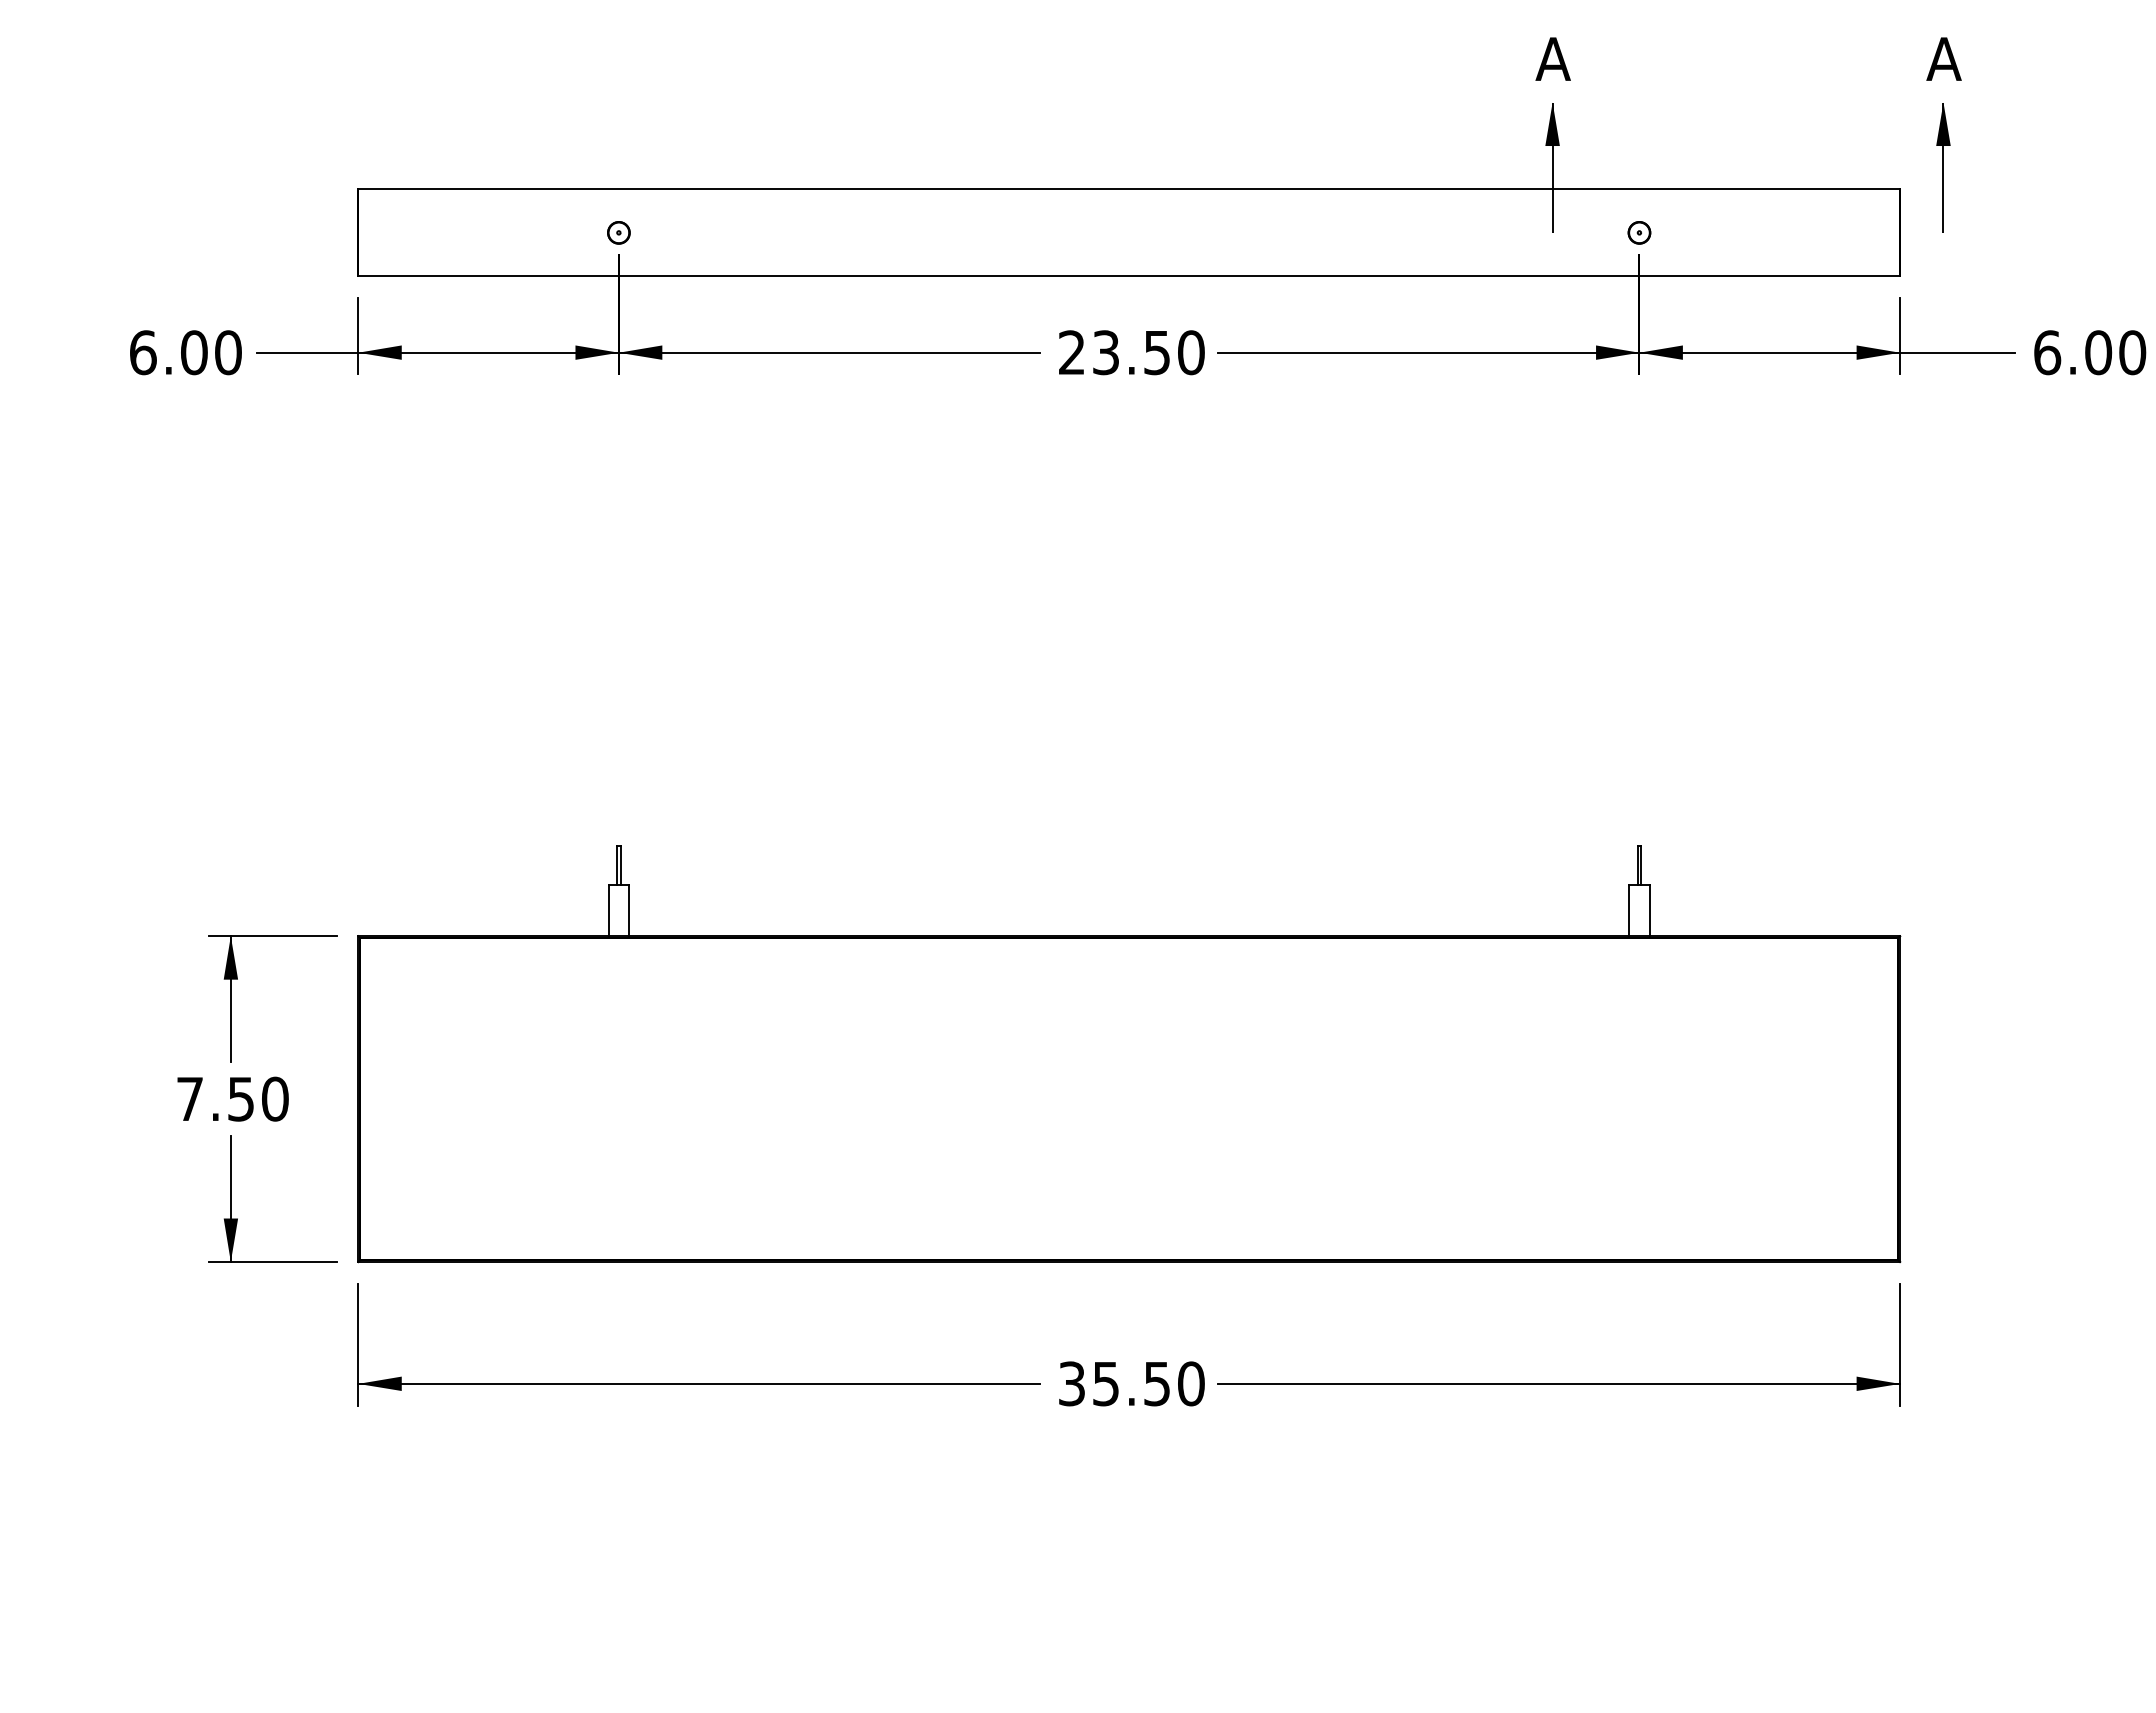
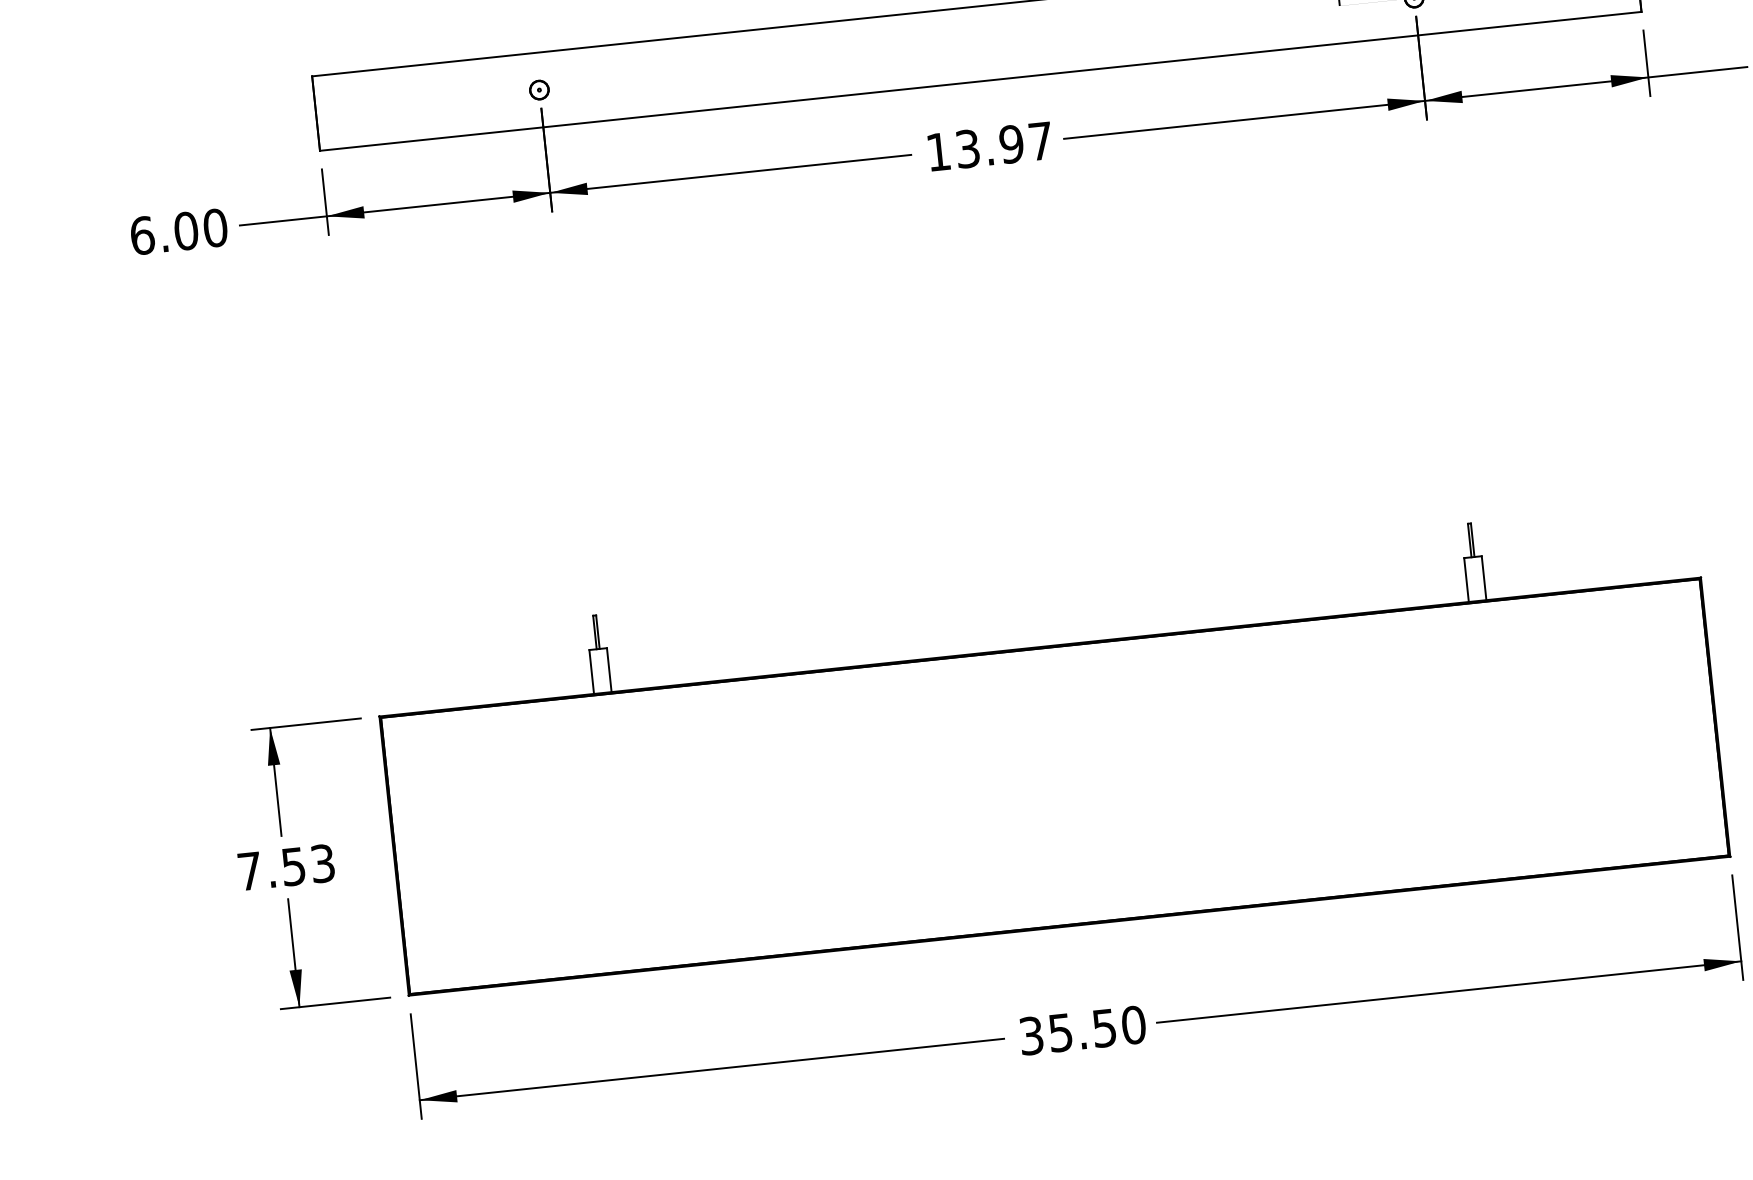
text: (1131, 352) -> (989, 146), 23.50 -> 13.97
text: (275, 1098) -> (323, 863), 7.50 -> 7.53

